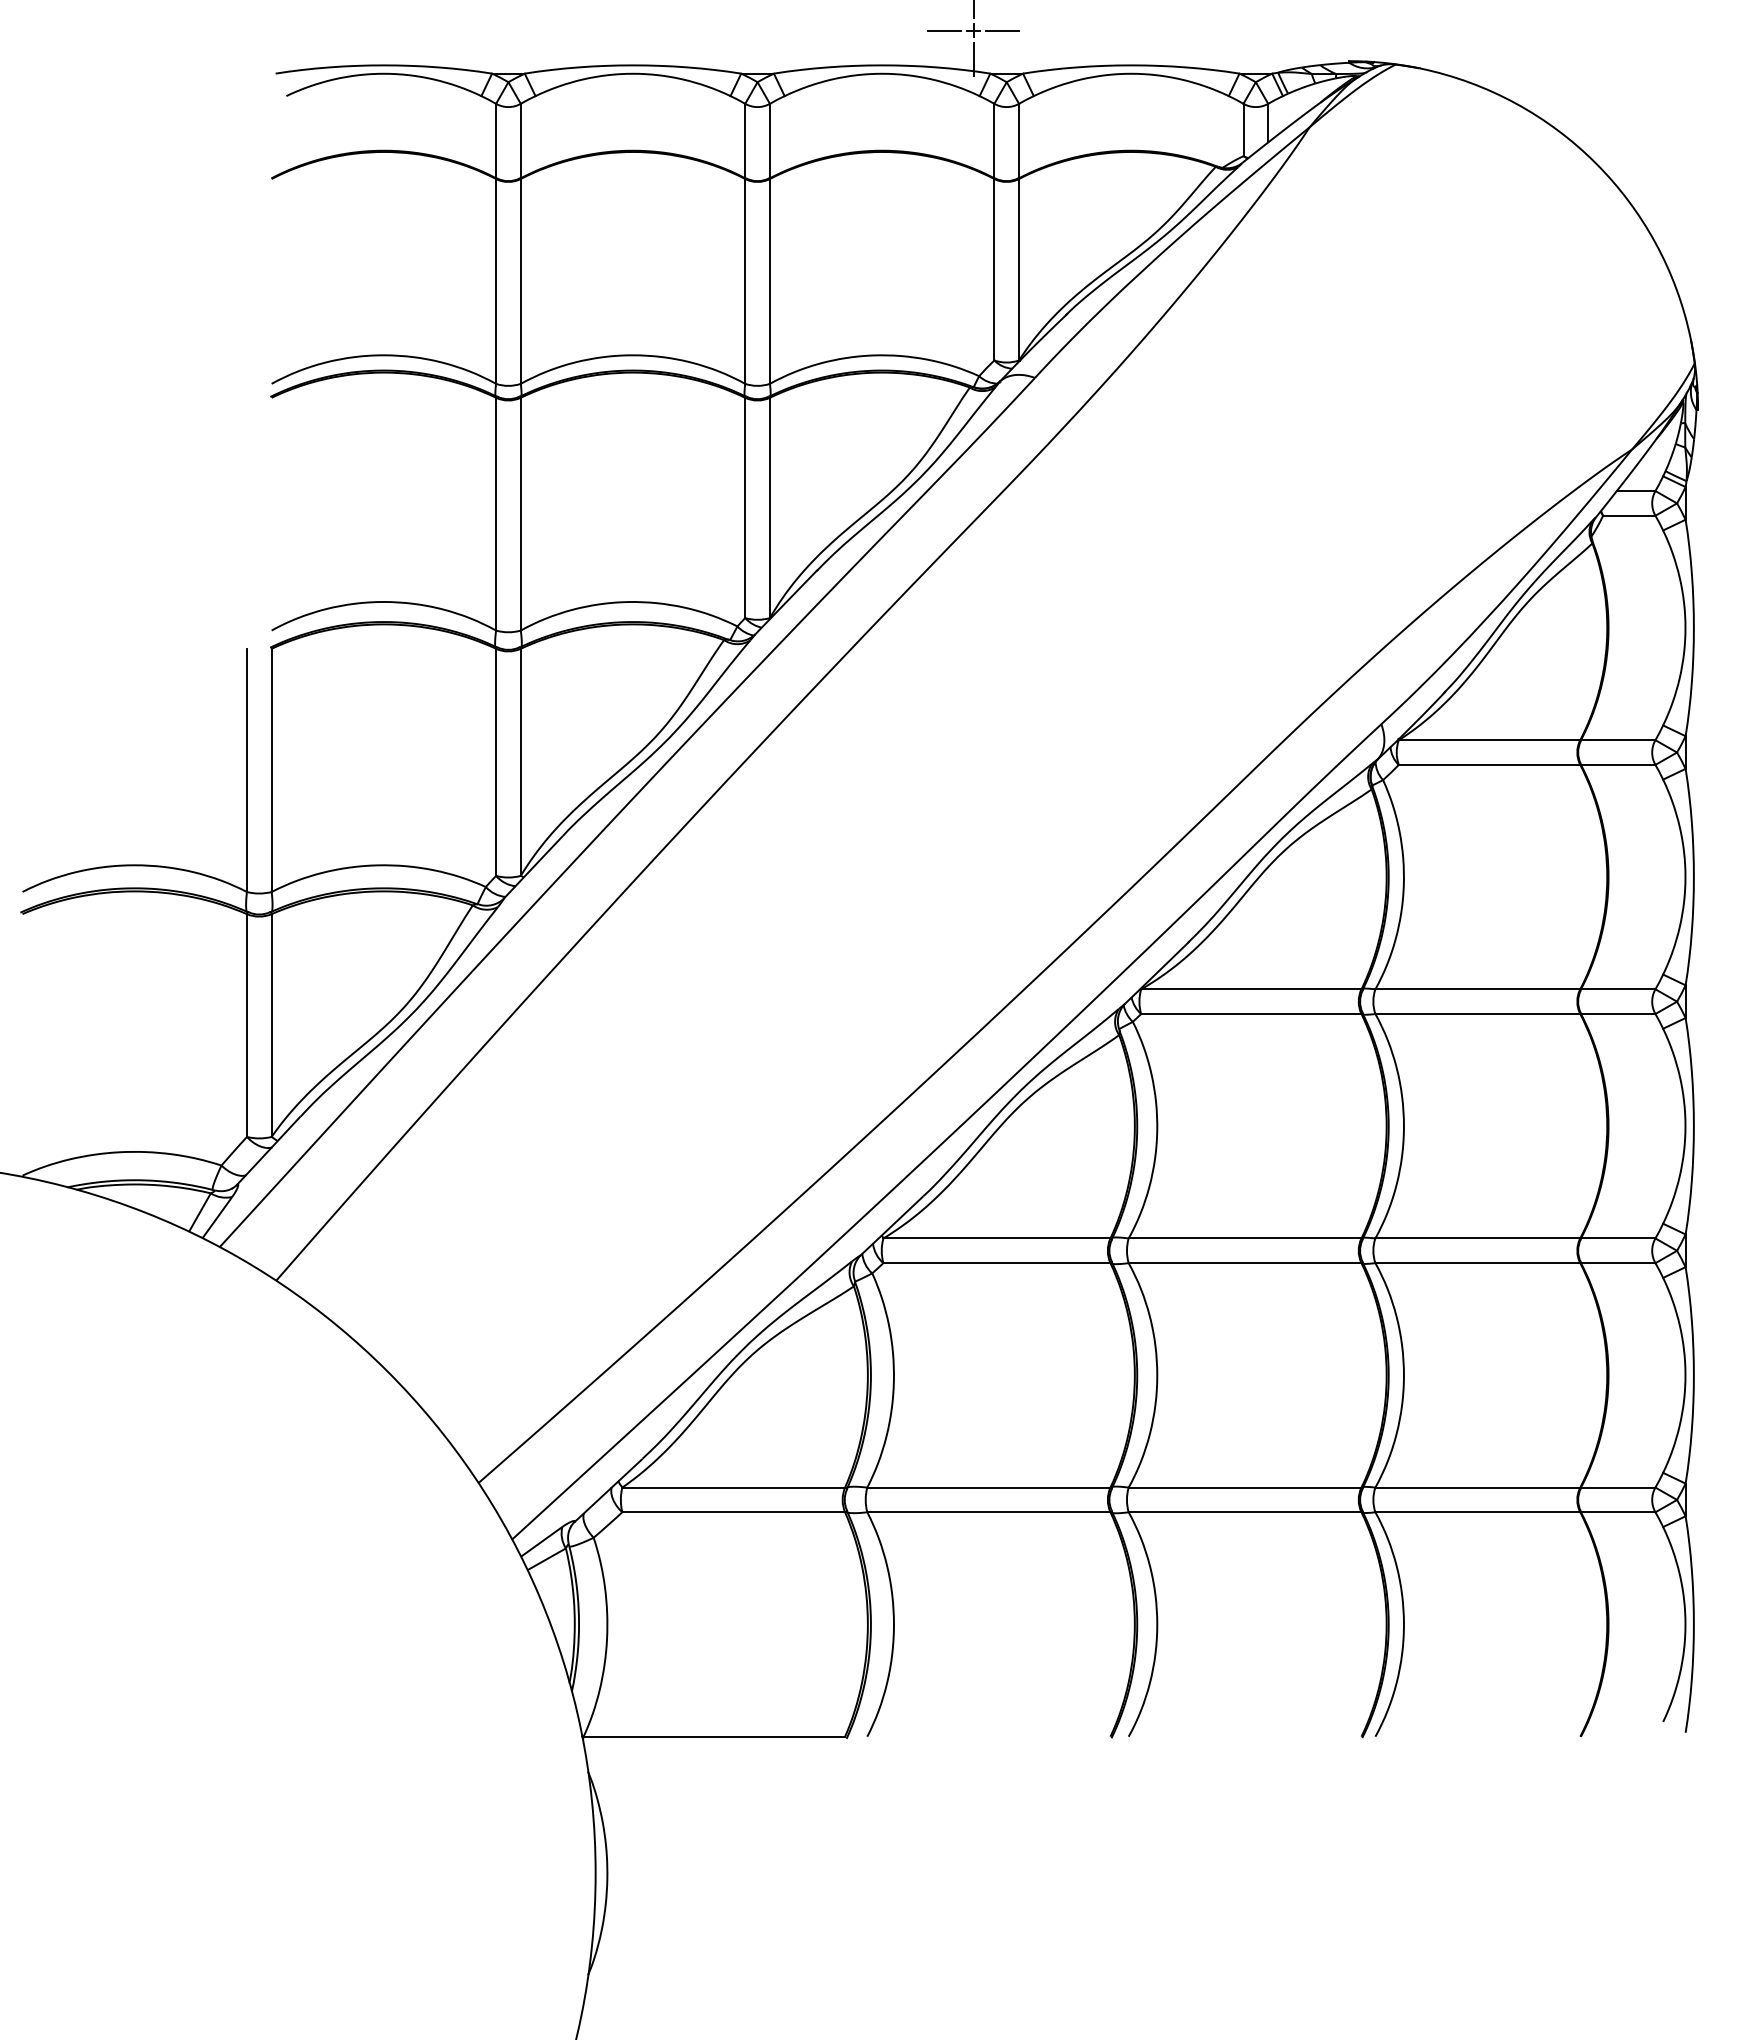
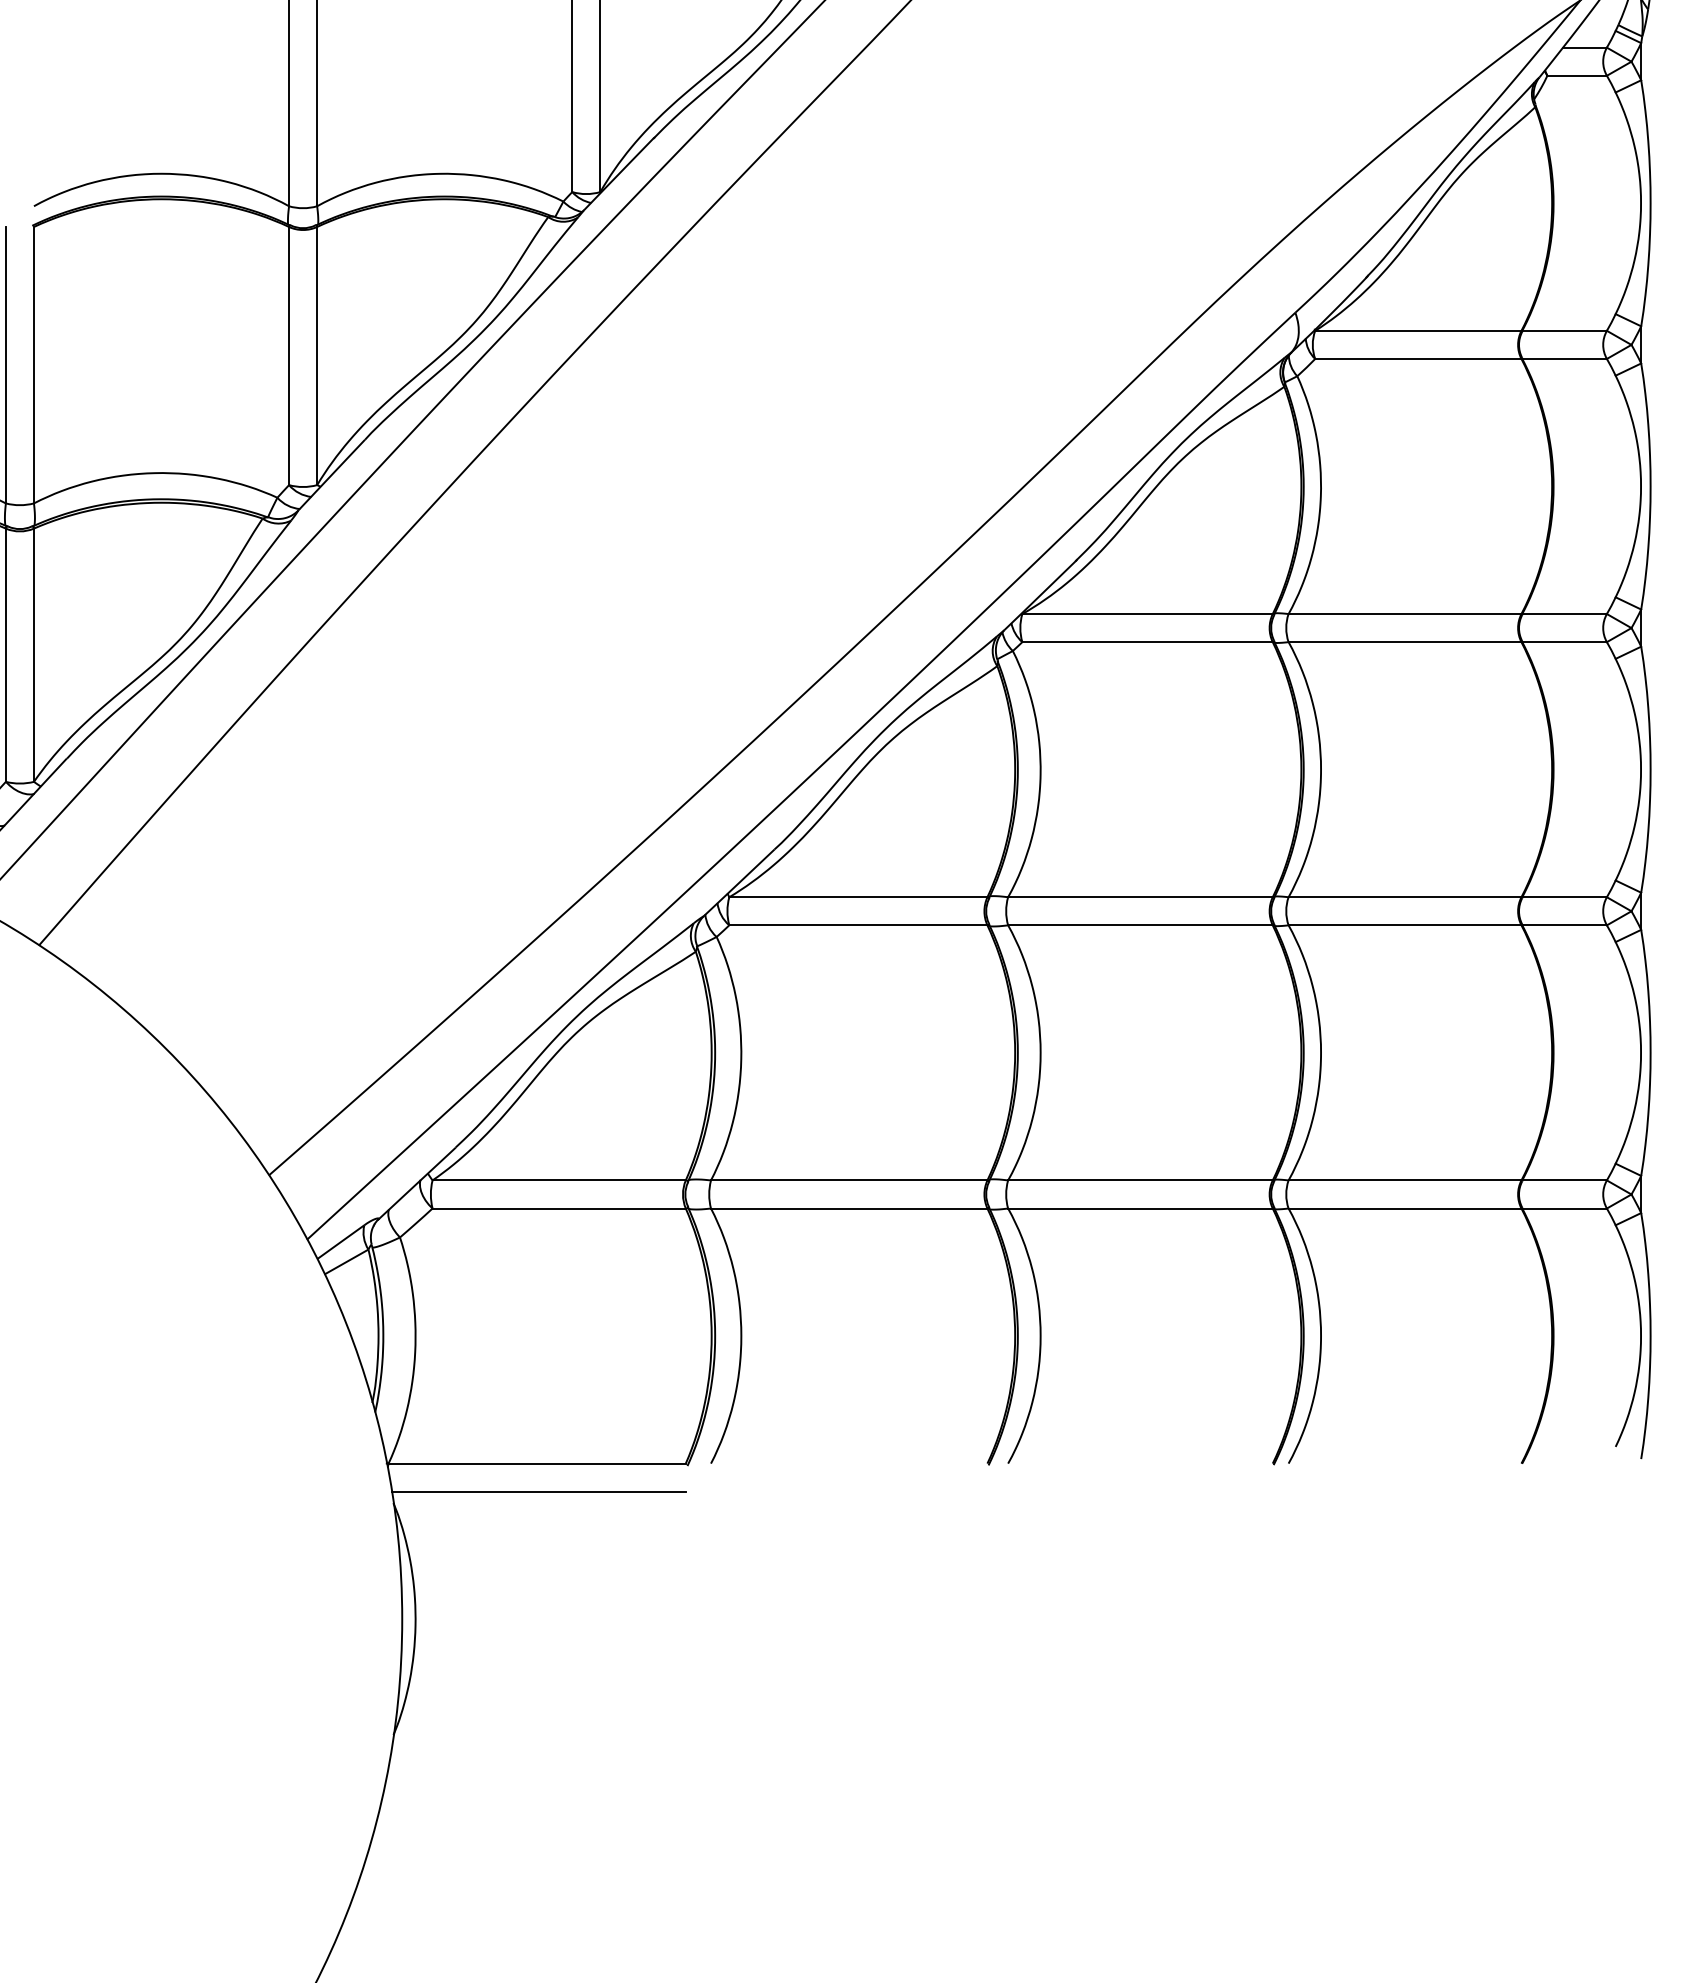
line: (715, 1761) -> (538, 1491), added

